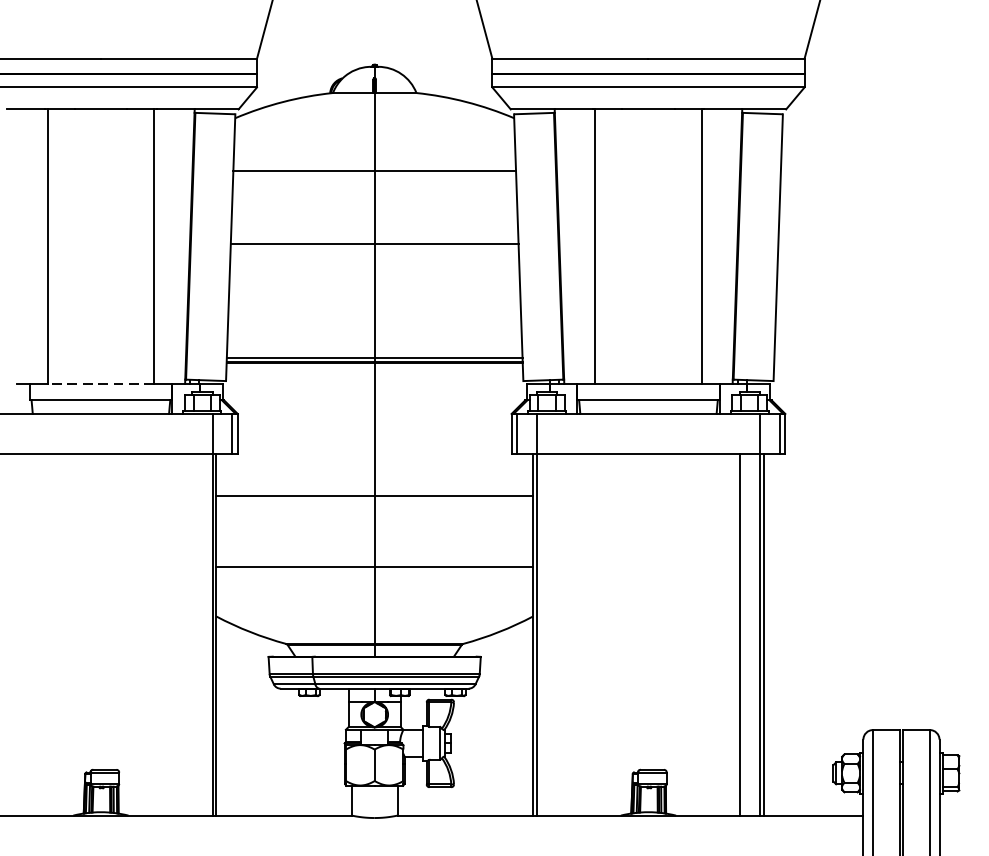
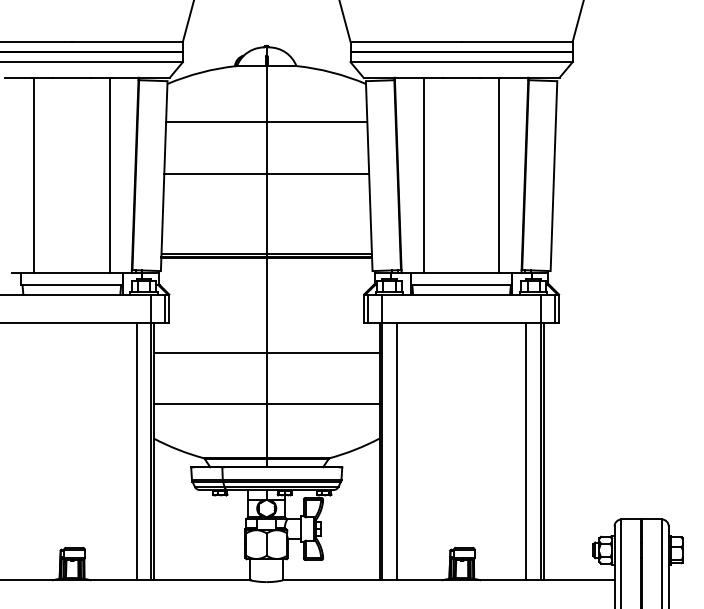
line: (100, 384) -> (71, 273), dashed -> solid
line: (191, 634) -> (136, 451), added
line: (557, 634) -> (396, 451), added

